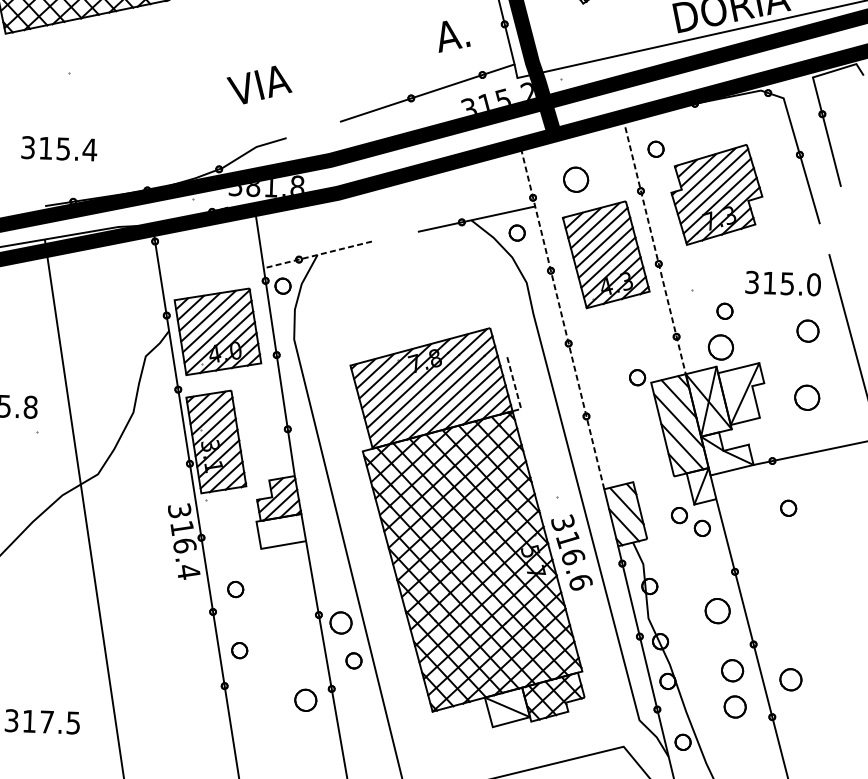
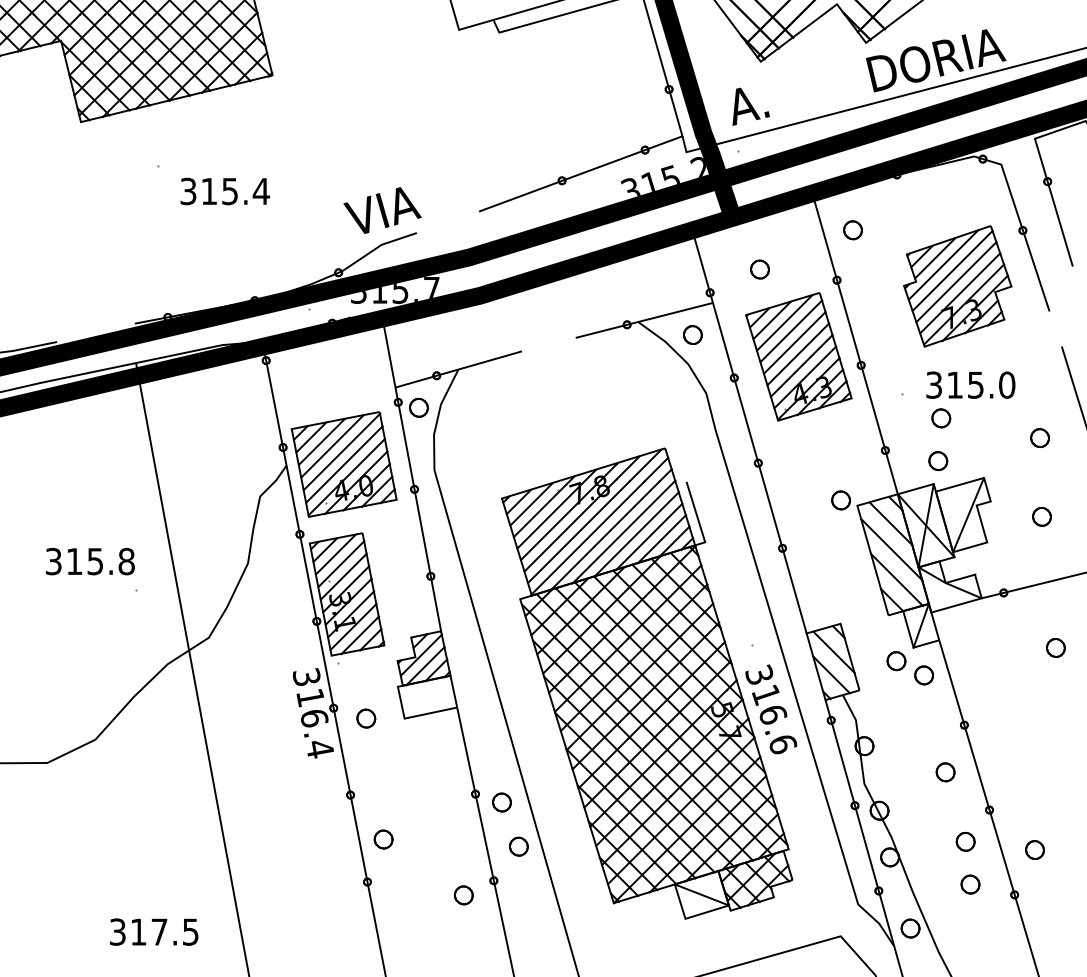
text: (454, 36) -> (750, 106), moved
text: (259, 84) -> (382, 210), moved
text: (58, 148) -> (224, 191), moved
part: (575, 179) -> (759, 269), size x0.62
text: (275, 185) -> (405, 289), 381.8 -> 315.7
part: (716, 194) -> (957, 286), moved
line: (654, 246) -> (855, 344), dashed -> solid
line: (317, 254) -> (458, 369), dashed -> solid
text: (782, 283) -> (970, 384), moved
line: (561, 314) -> (748, 429), dashed -> solid
part: (807, 330) -> (1039, 437), size x0.71
part: (721, 346) -> (938, 460), size x0.62
line: (515, 387) -> (697, 517), dashed -> solid
part: (806, 397) -> (1041, 516), size x0.62
part: (788, 507) -> (1055, 647), moved
part: (235, 589) -> (366, 718), moved
part: (717, 611) -> (945, 772), size x0.62
part: (340, 622) -> (501, 802), size x0.71
part: (732, 670) -> (965, 841), size x0.71
part: (790, 679) -> (1034, 849), size x0.71
part: (305, 700) -> (463, 895), size x0.71
part: (735, 706) -> (970, 884), size x0.71

